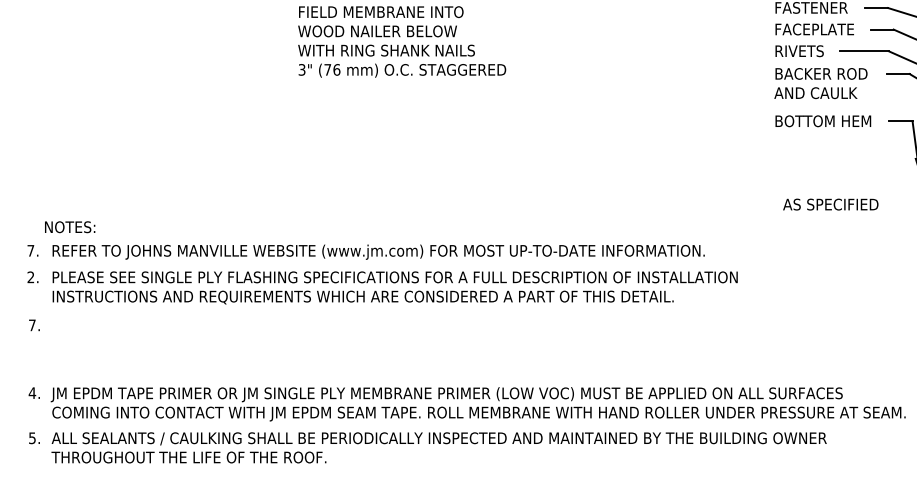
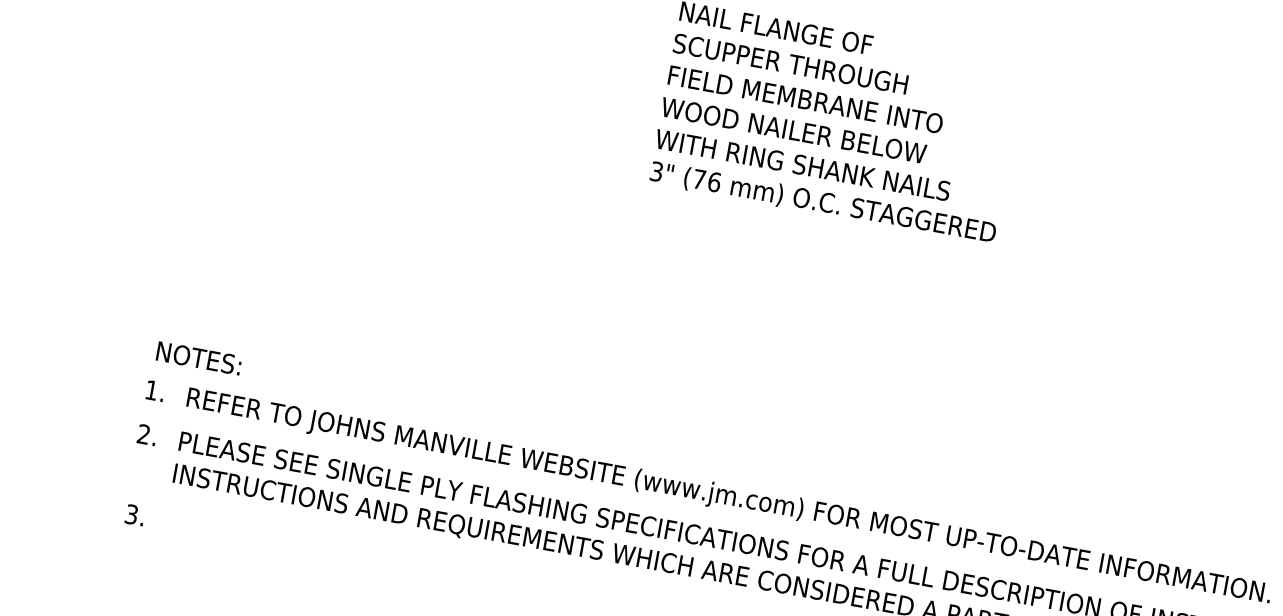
text: (70, 227) -> (199, 359), moved
text: (30, 250) -> (151, 389), 7. -> 1.
text: (32, 325) -> (131, 514), 7. -> 3.

